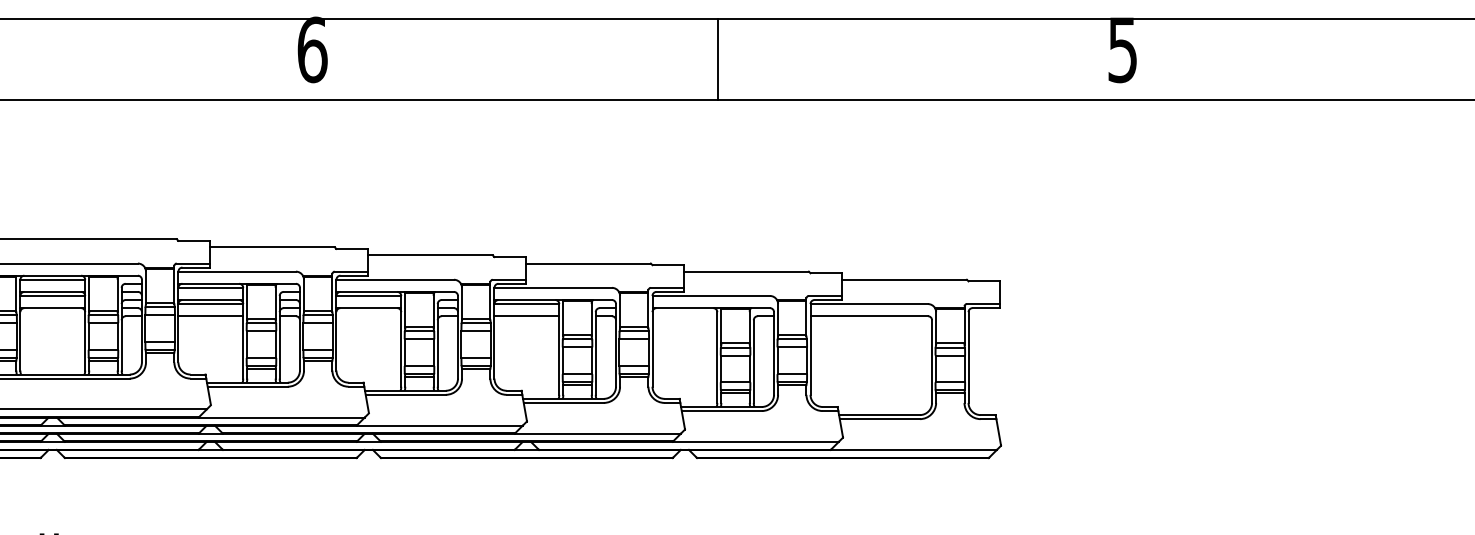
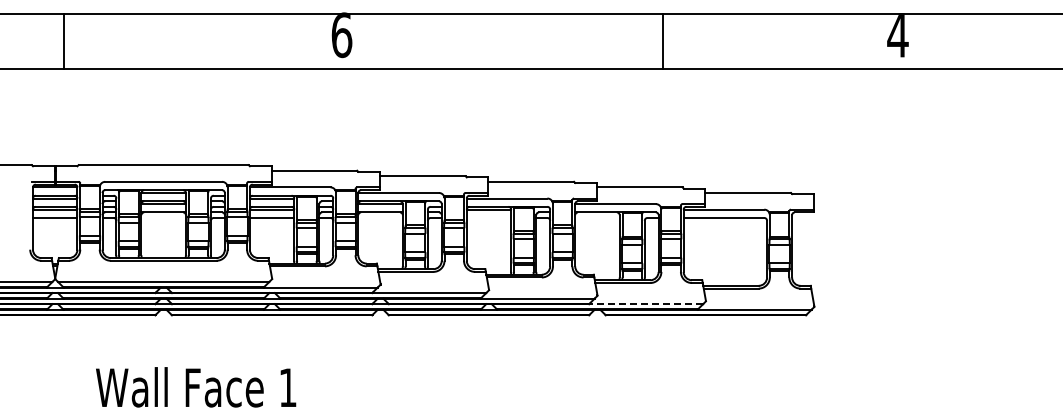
text: (1122, 51) -> (897, 36), 5 -> 4
line: (718, 59) -> (663, 41), moved
line: (526, 315) -> (488, 217), removed
line: (754, 442) -> (645, 304), solid -> dashed

